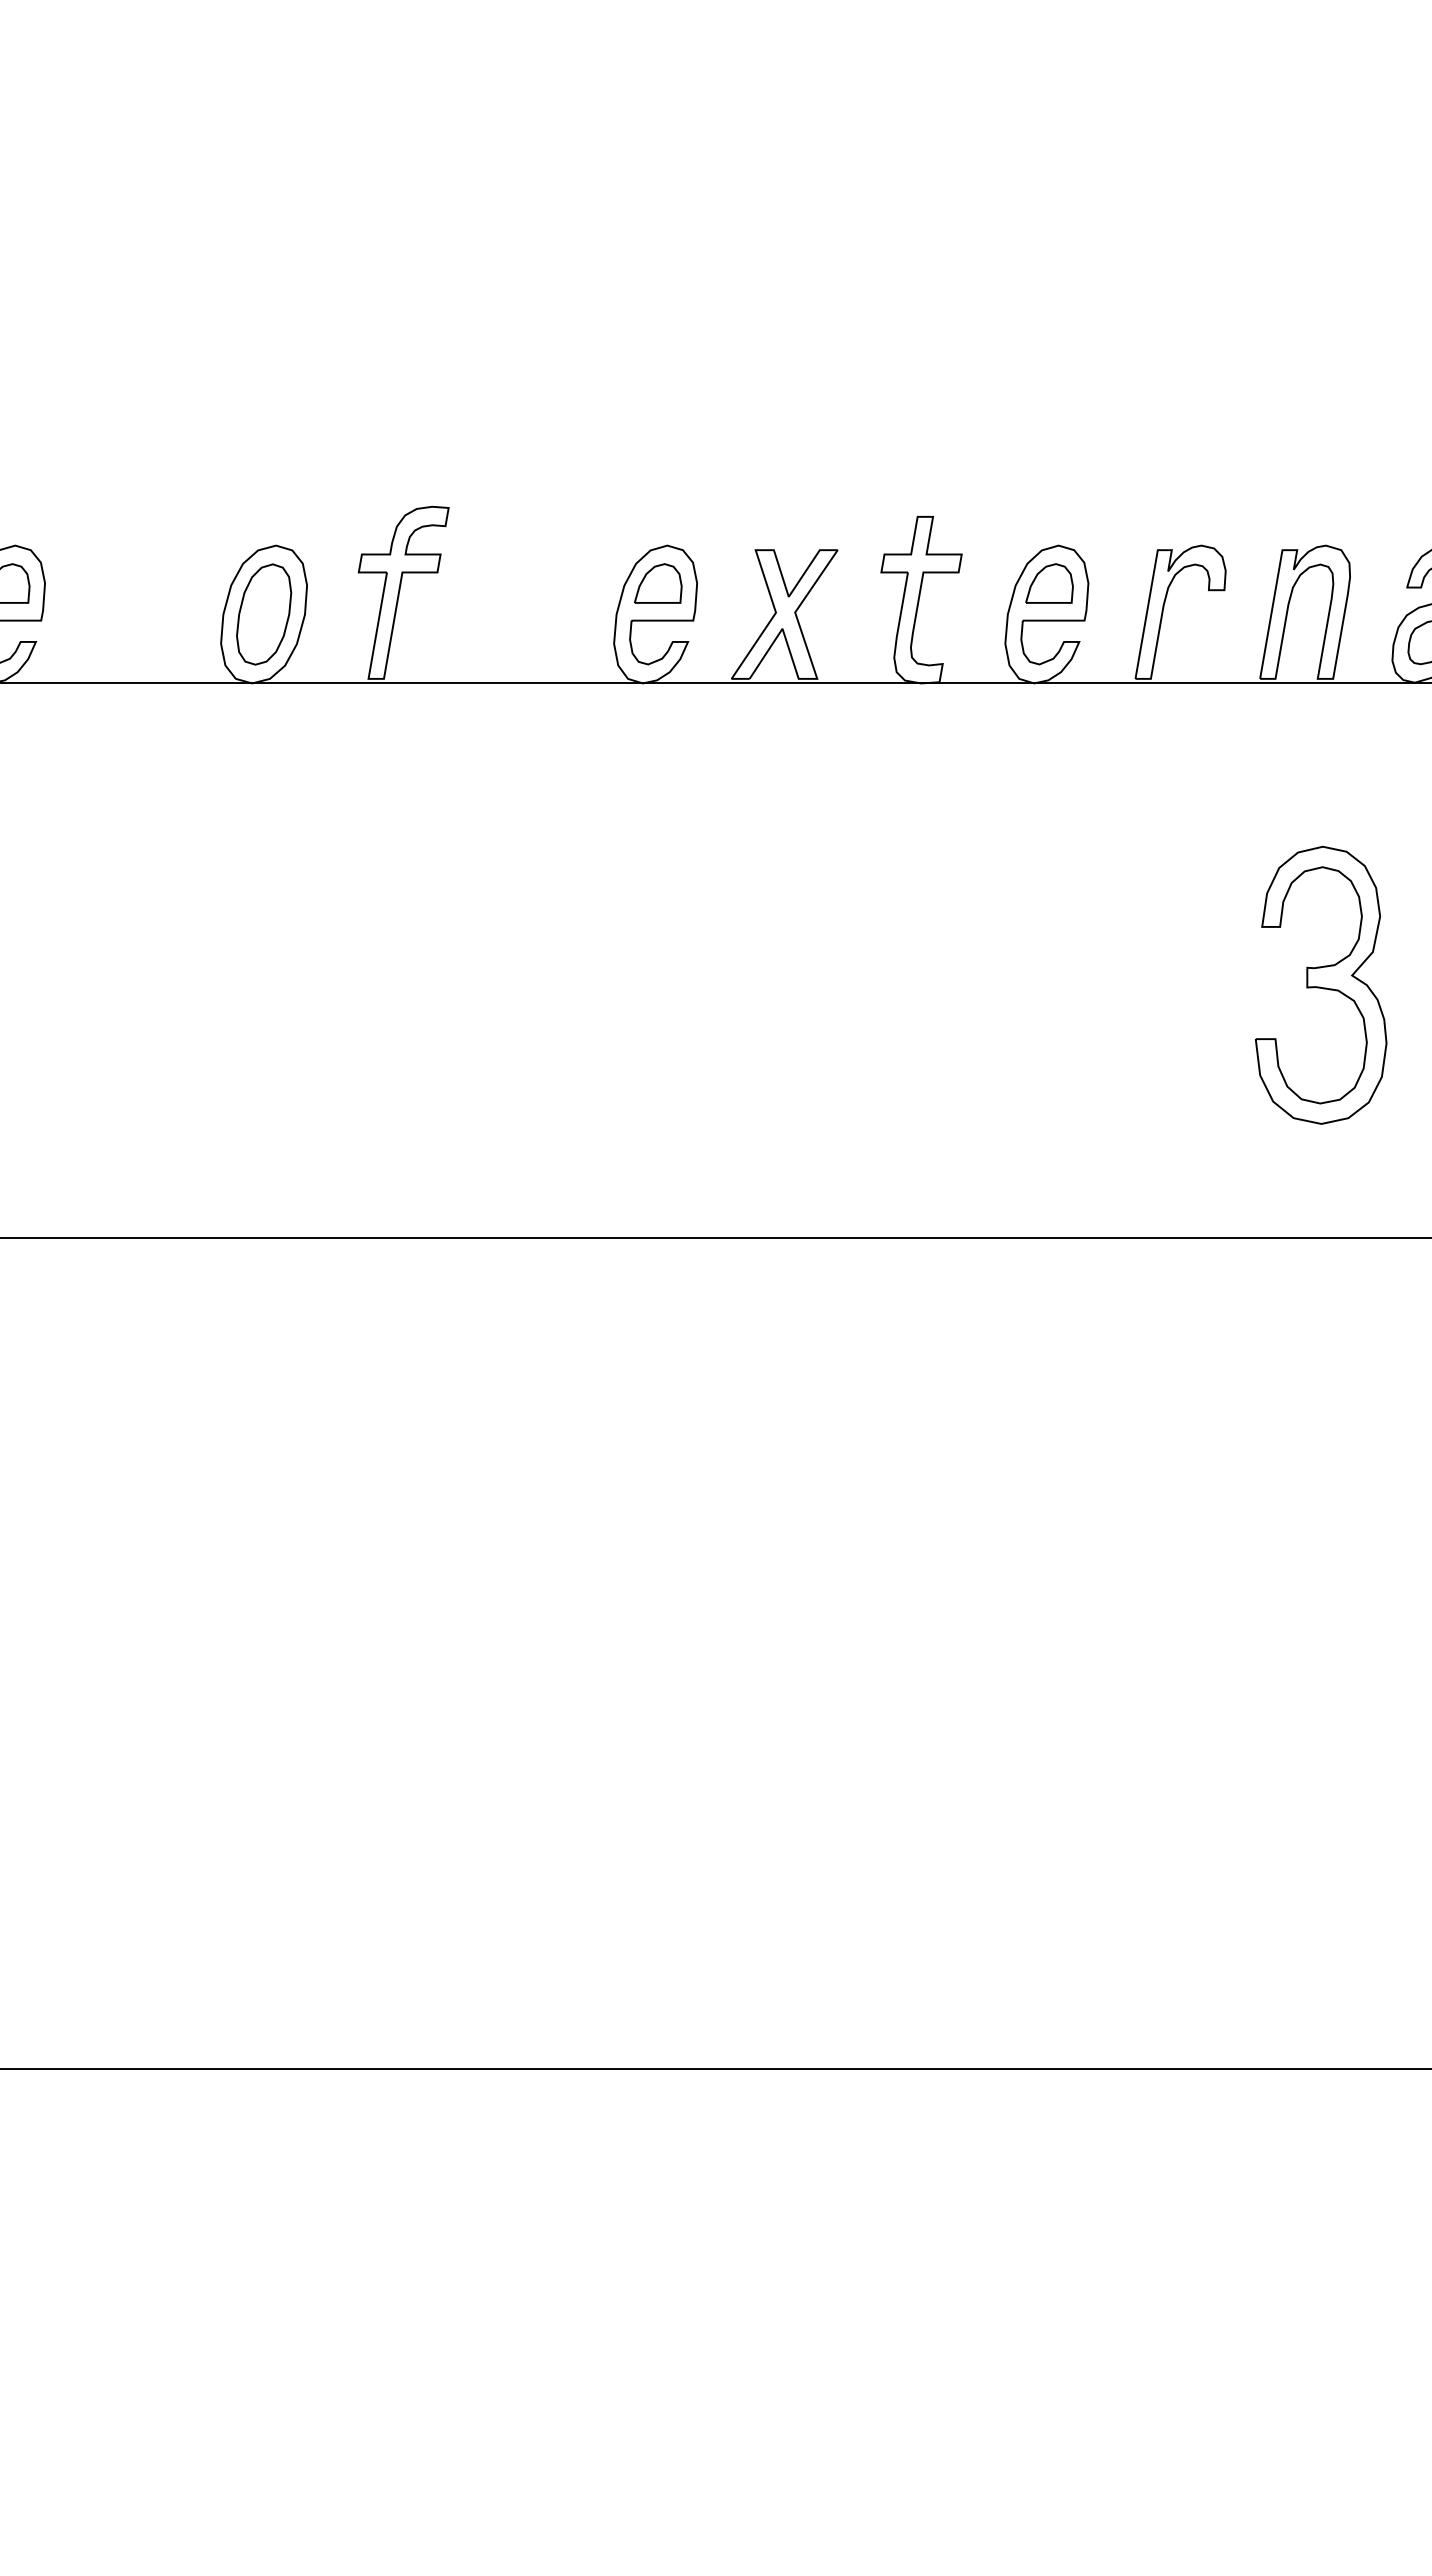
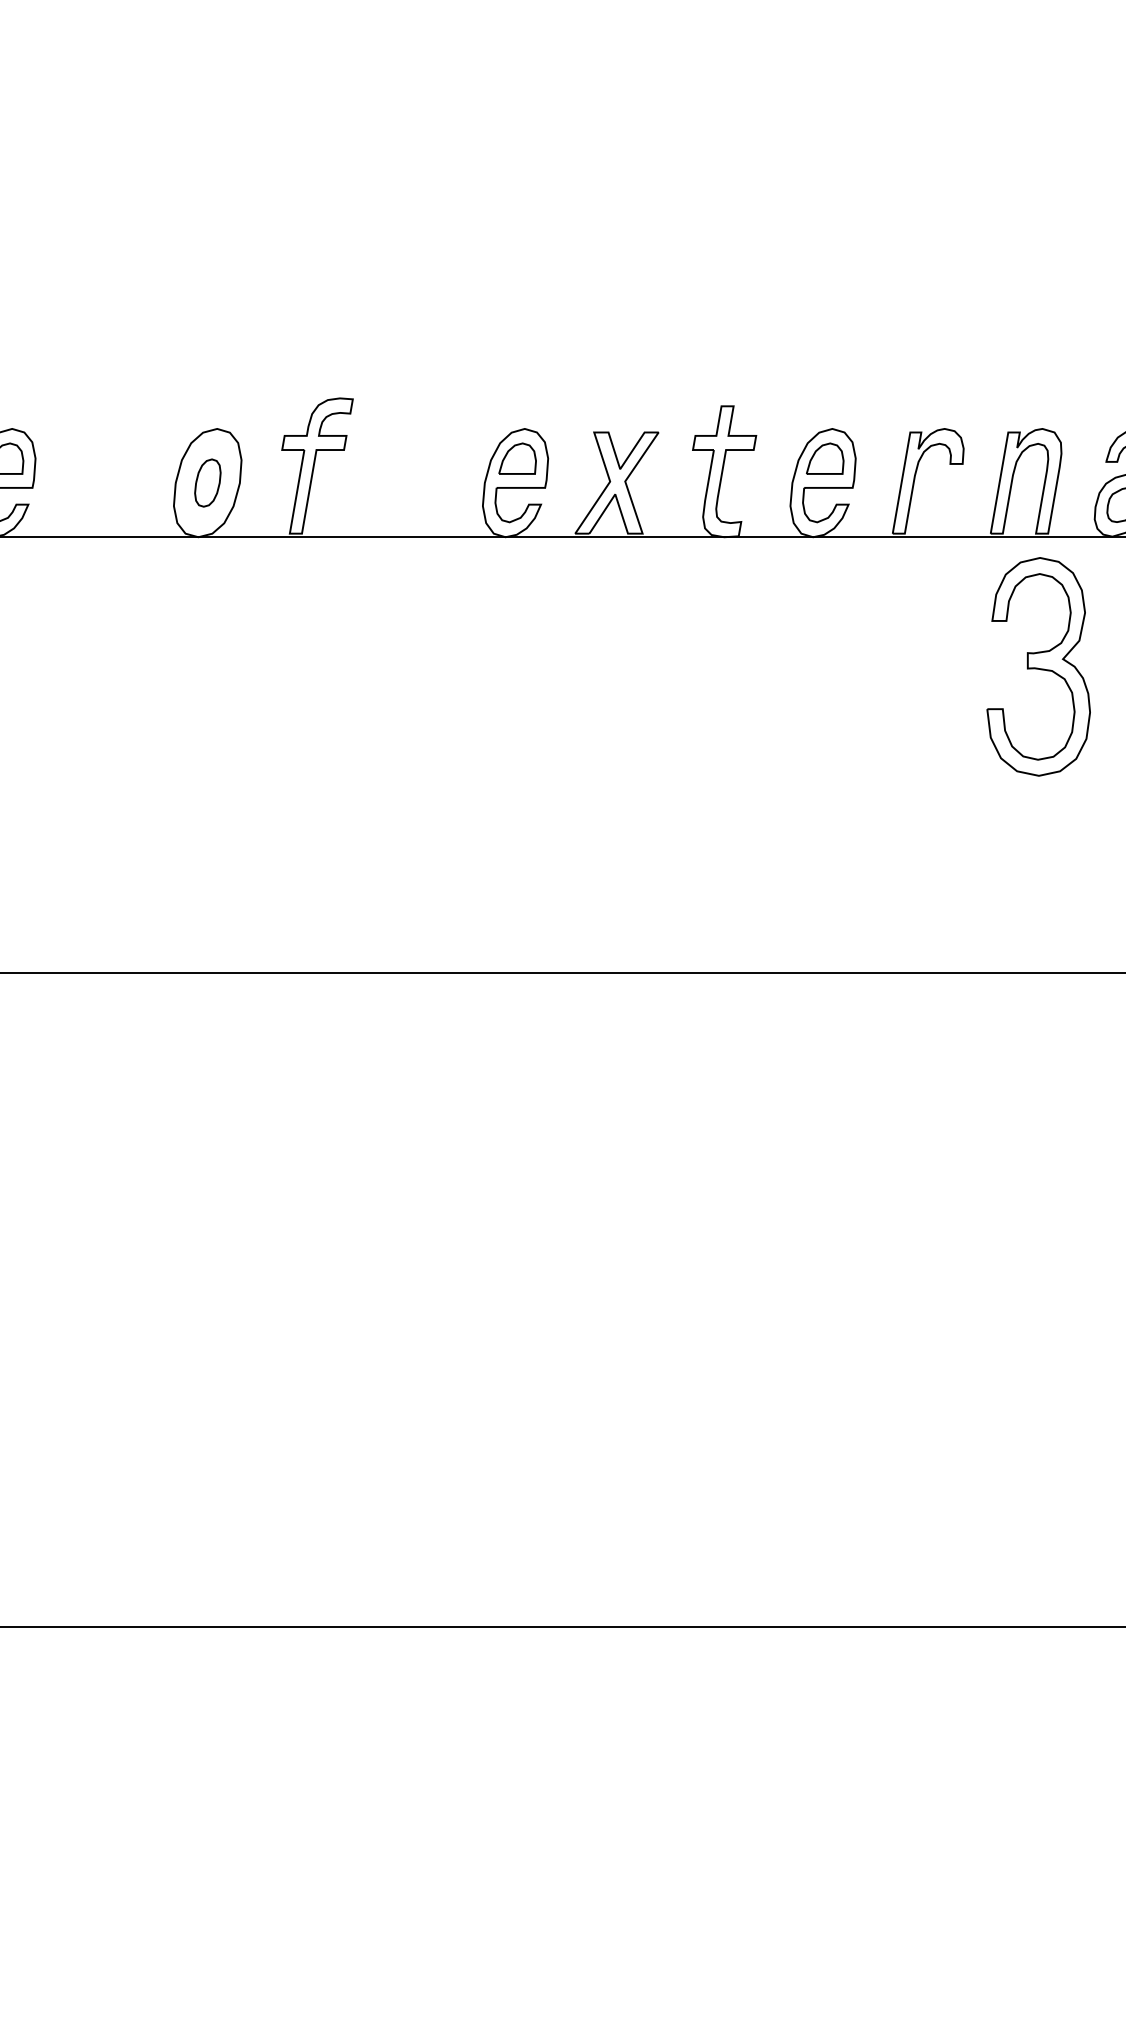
part: (264, 614) -> (208, 483), size x0.6
part: (1321, 984) -> (1038, 666), moved

